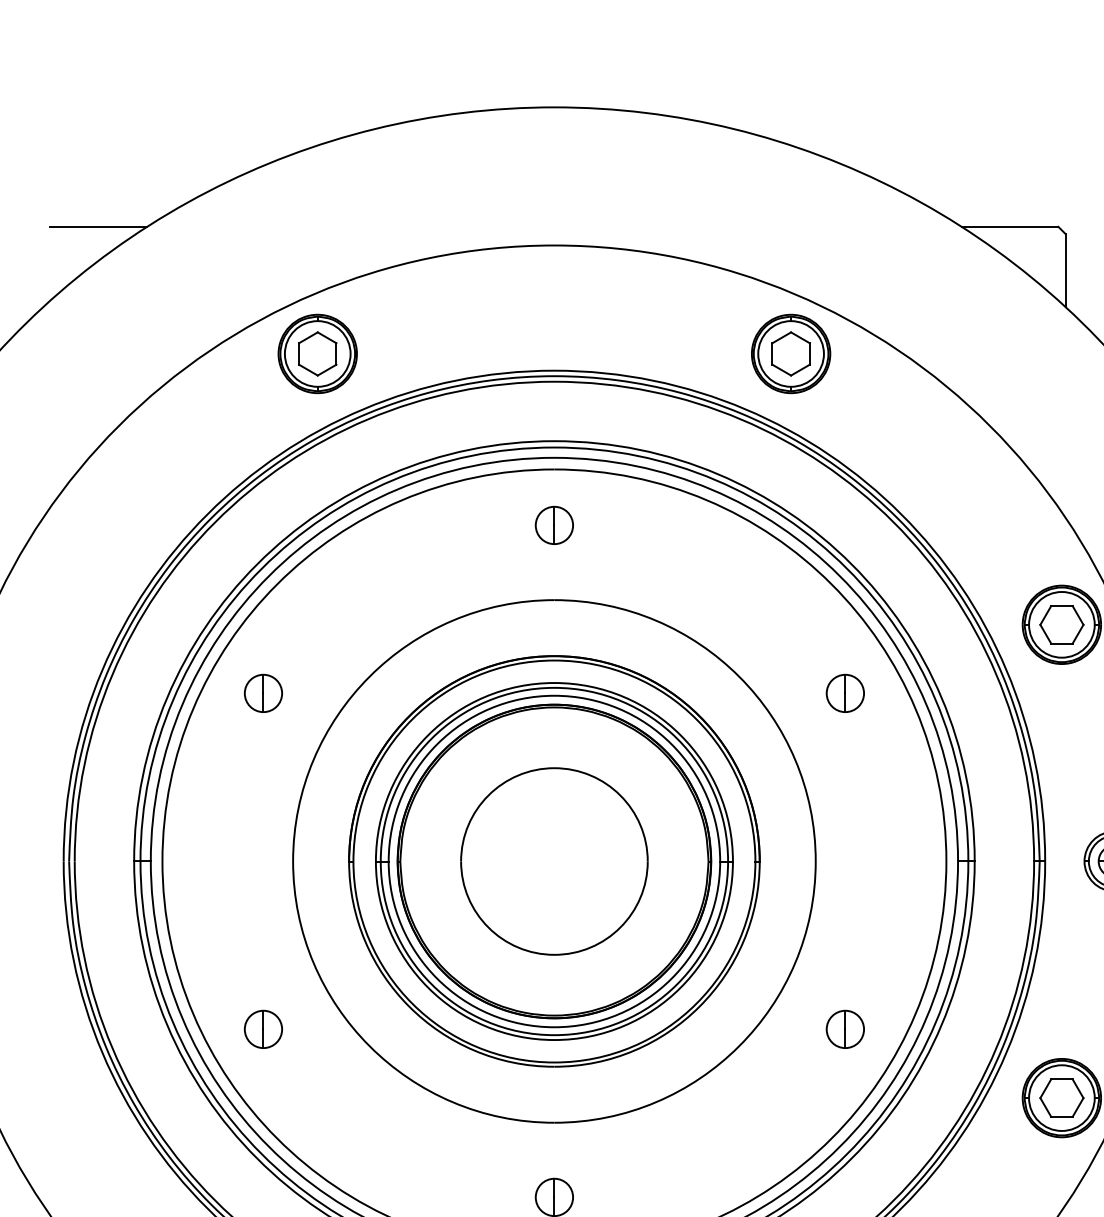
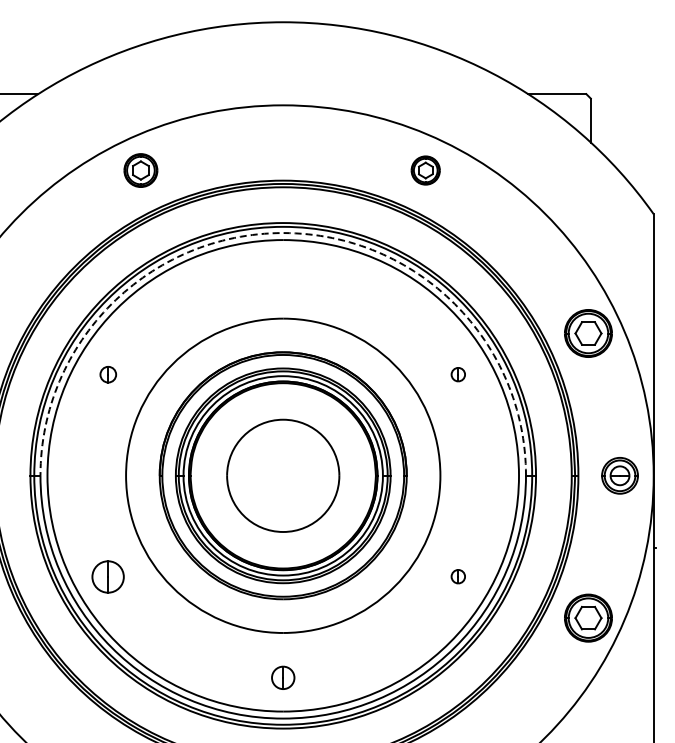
part: (317, 353) -> (140, 170), size x0.7
part: (790, 353) -> (425, 170), size x0.6
arc: (554, 458) -> (283, 233), solid -> dashed
part: (554, 525) -> (283, 273), removed
part: (263, 692) -> (108, 374), size x0.7
part: (845, 692) -> (458, 374), size x0.6
part: (263, 1028) -> (108, 576), size x1.4
part: (845, 1028) -> (458, 576), size x0.6

